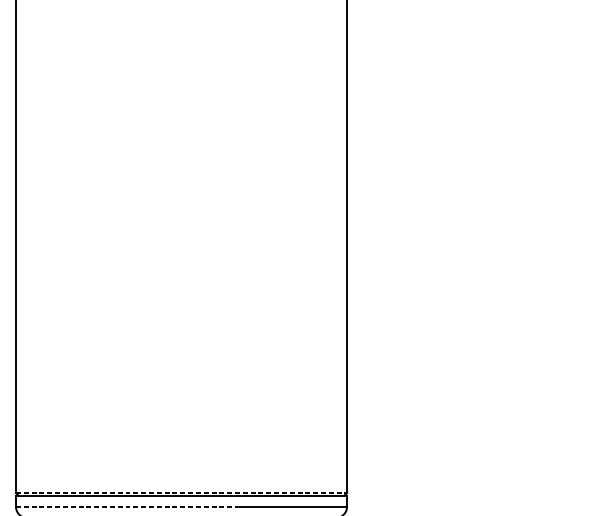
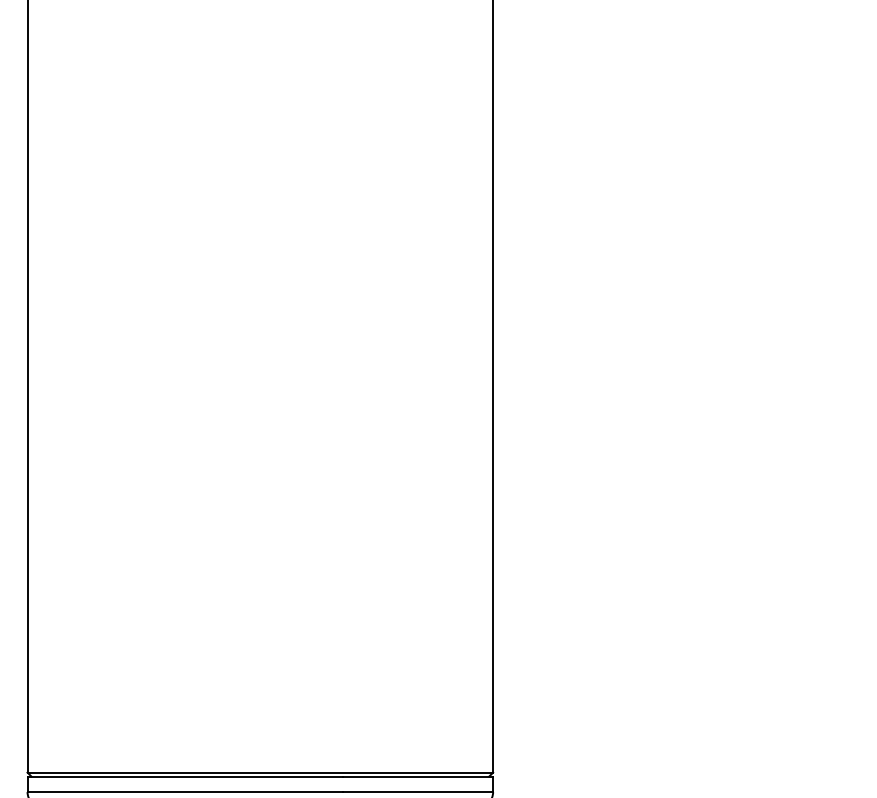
line: (181, 492) -> (260, 772), dashed -> solid
line: (128, 507) -> (185, 792), dashed -> solid

